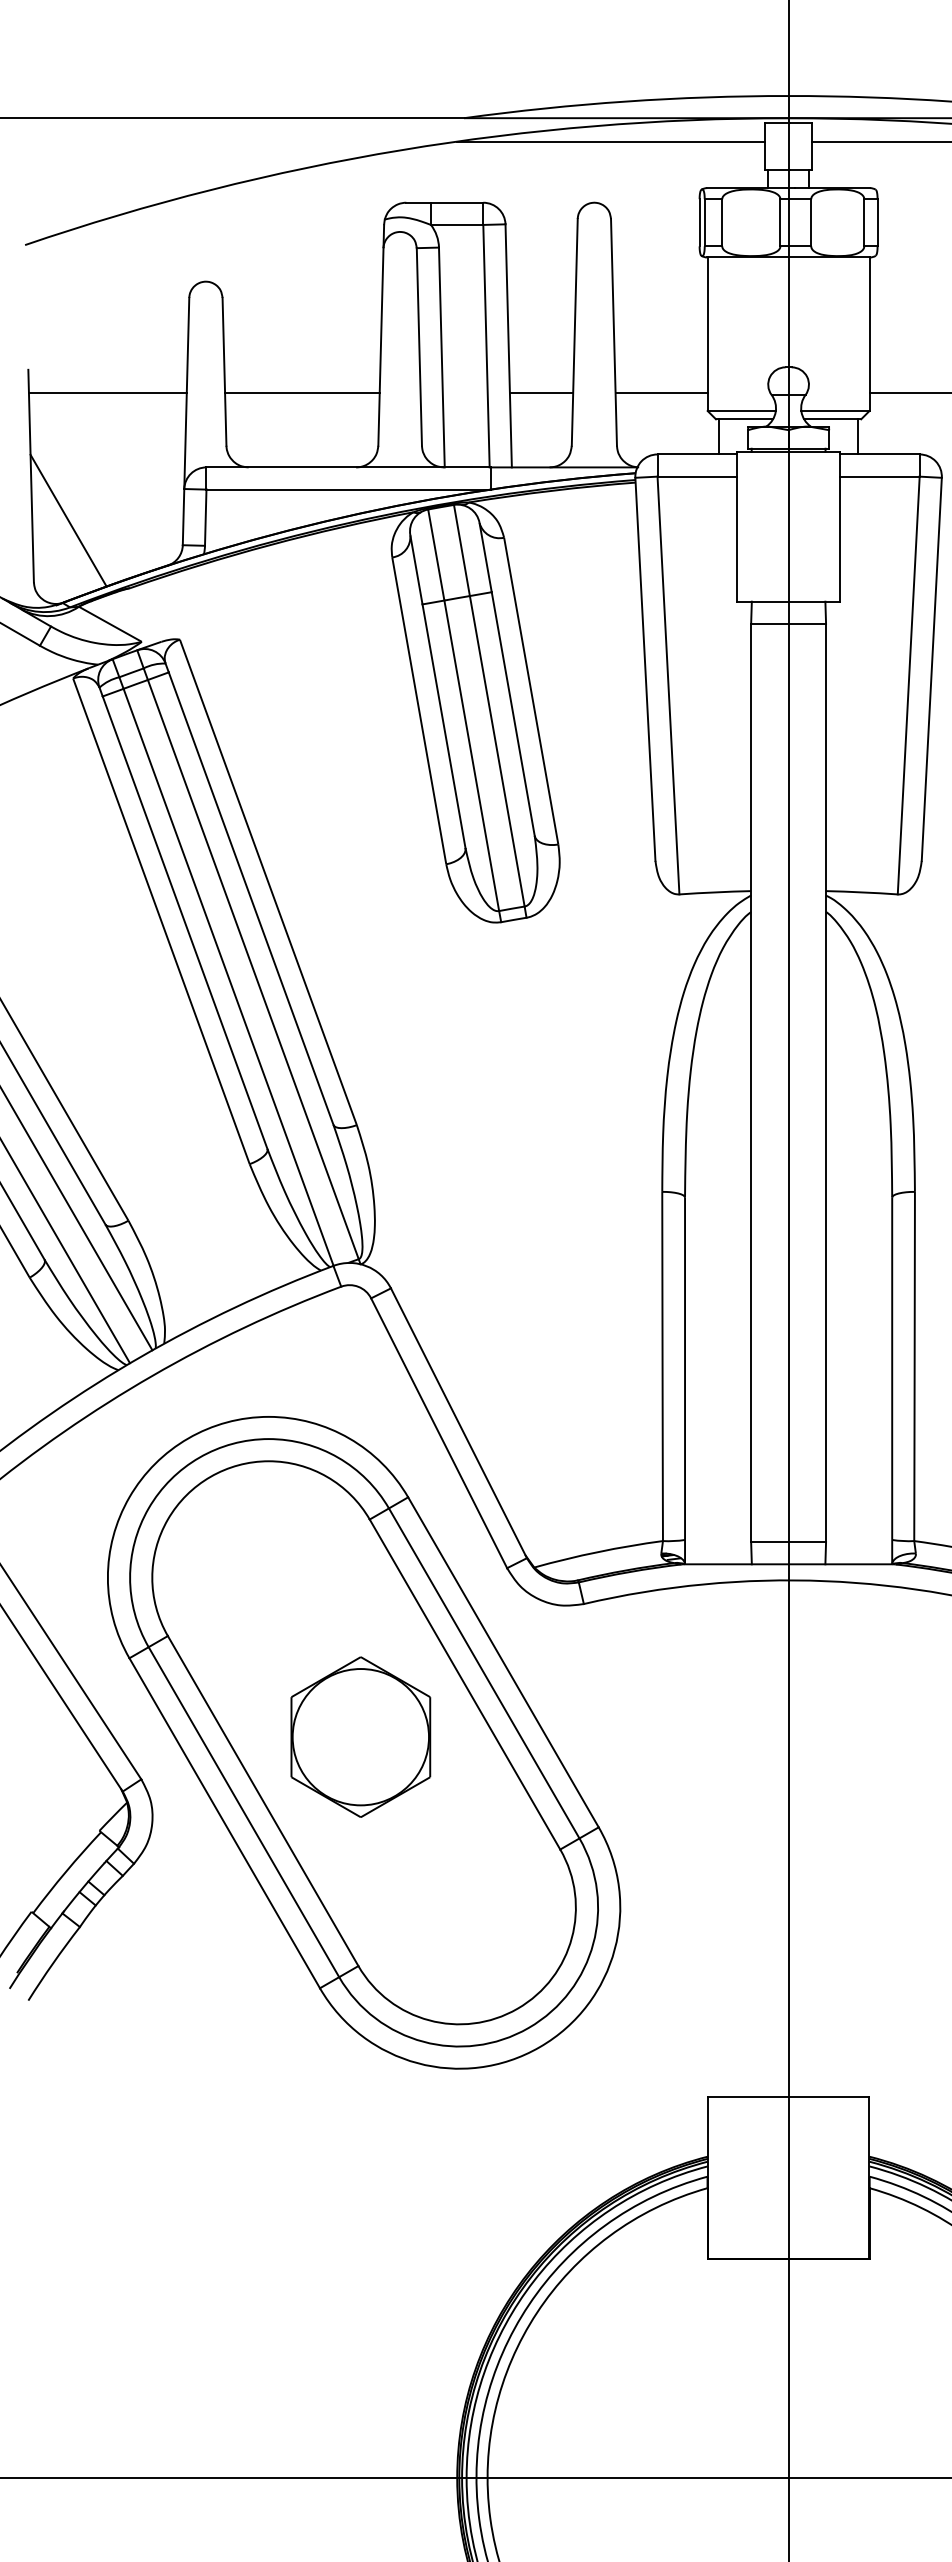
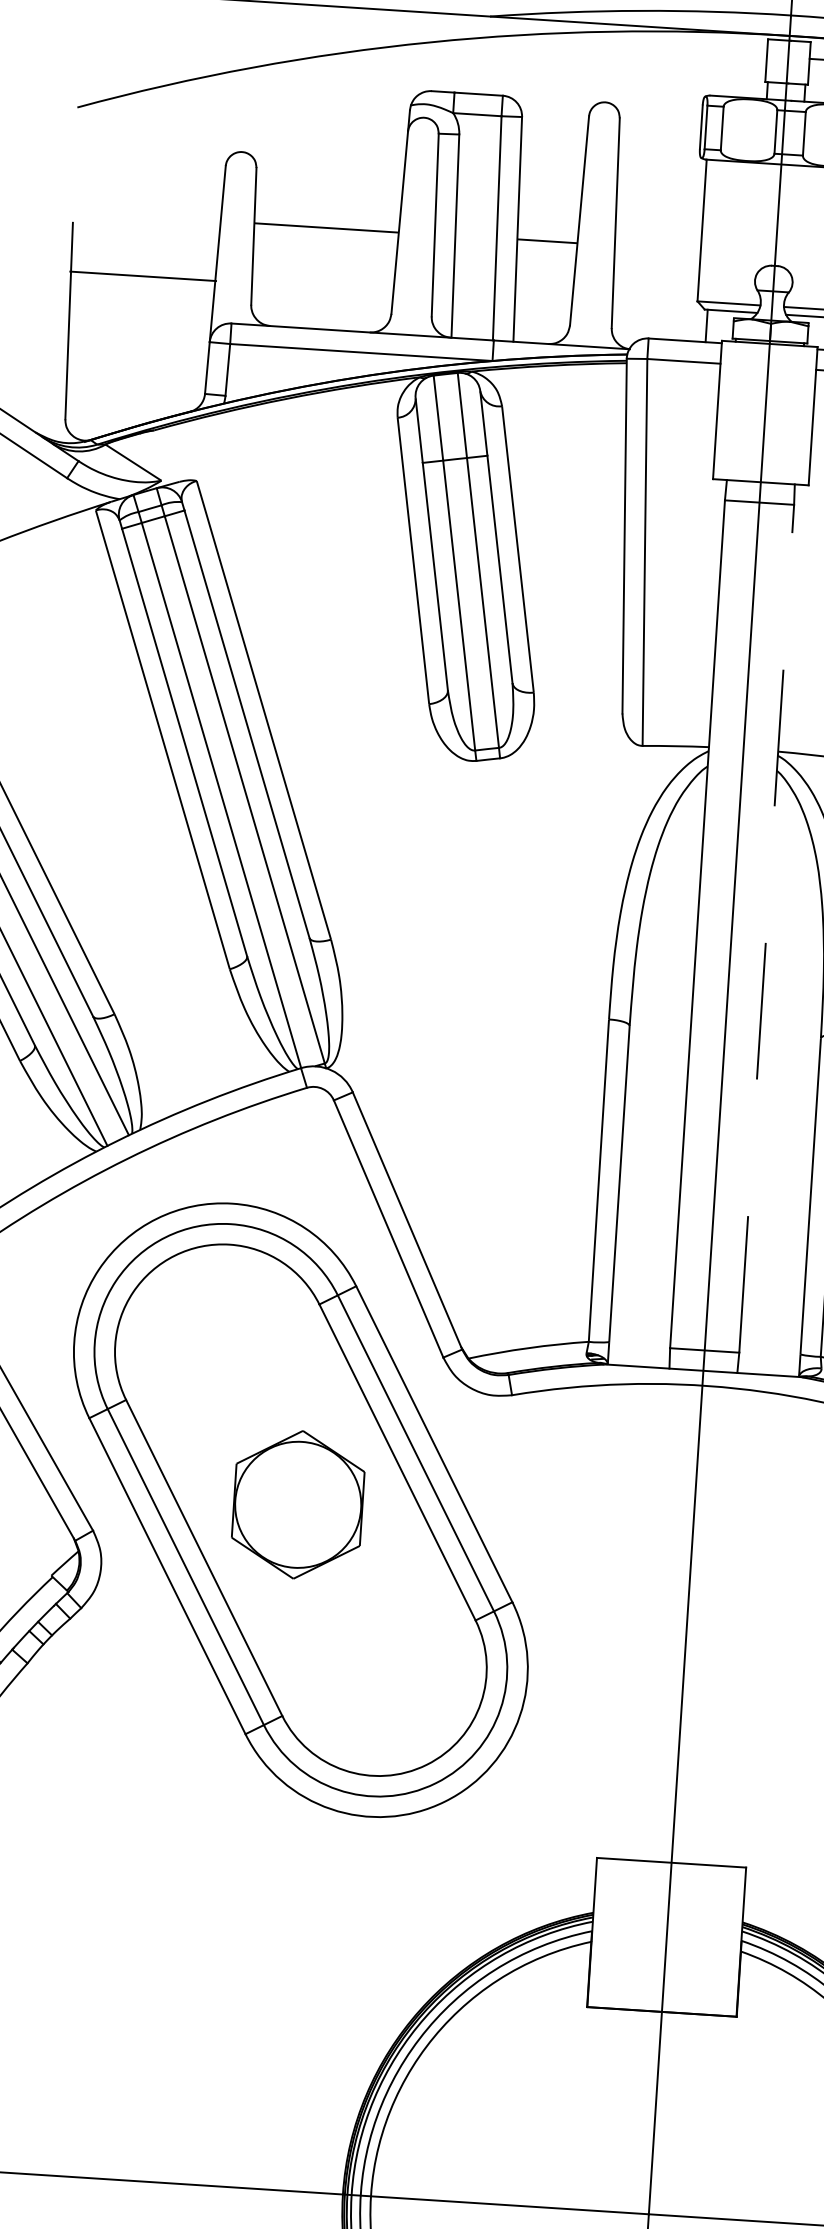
line: (611, 141) -> (624, 46), removed
line: (107, 392) -> (142, 276), moved
line: (302, 392) -> (326, 227), moved
line: (541, 392) -> (547, 241), moved
line: (661, 392) -> (656, 281), removed
line: (68, 520) -> (100, 364), removed
line: (826, 1082) -> (767, 928), solid -> dashed

